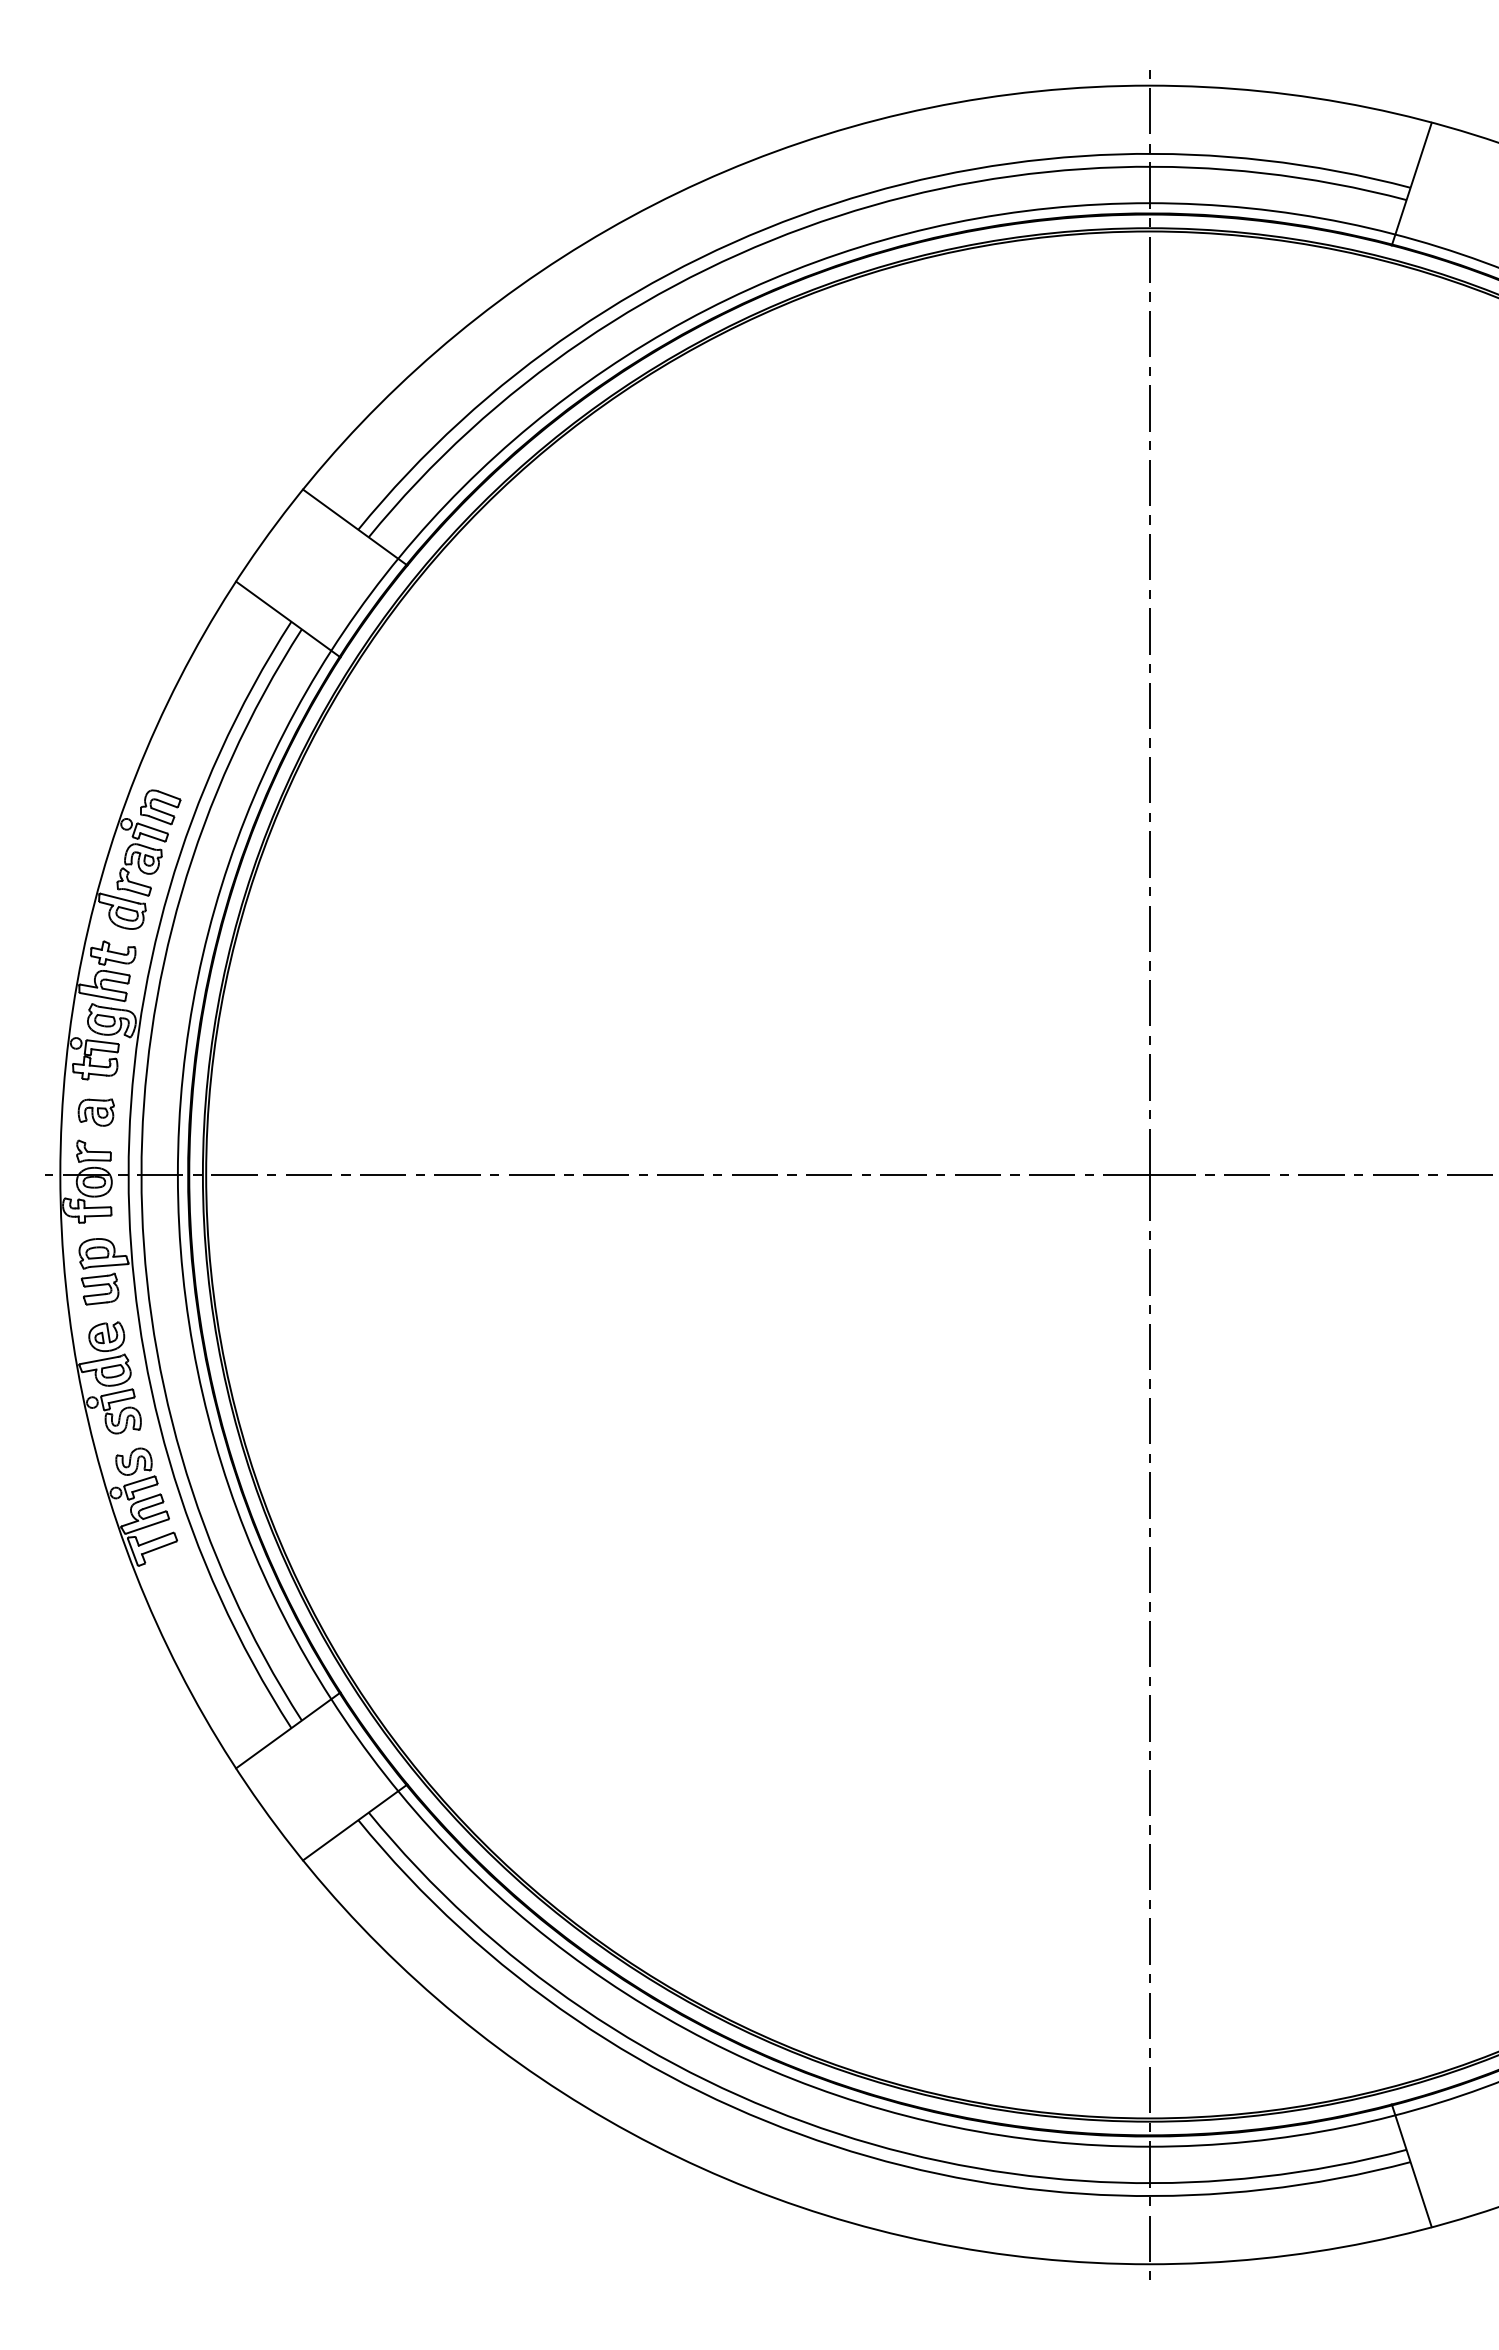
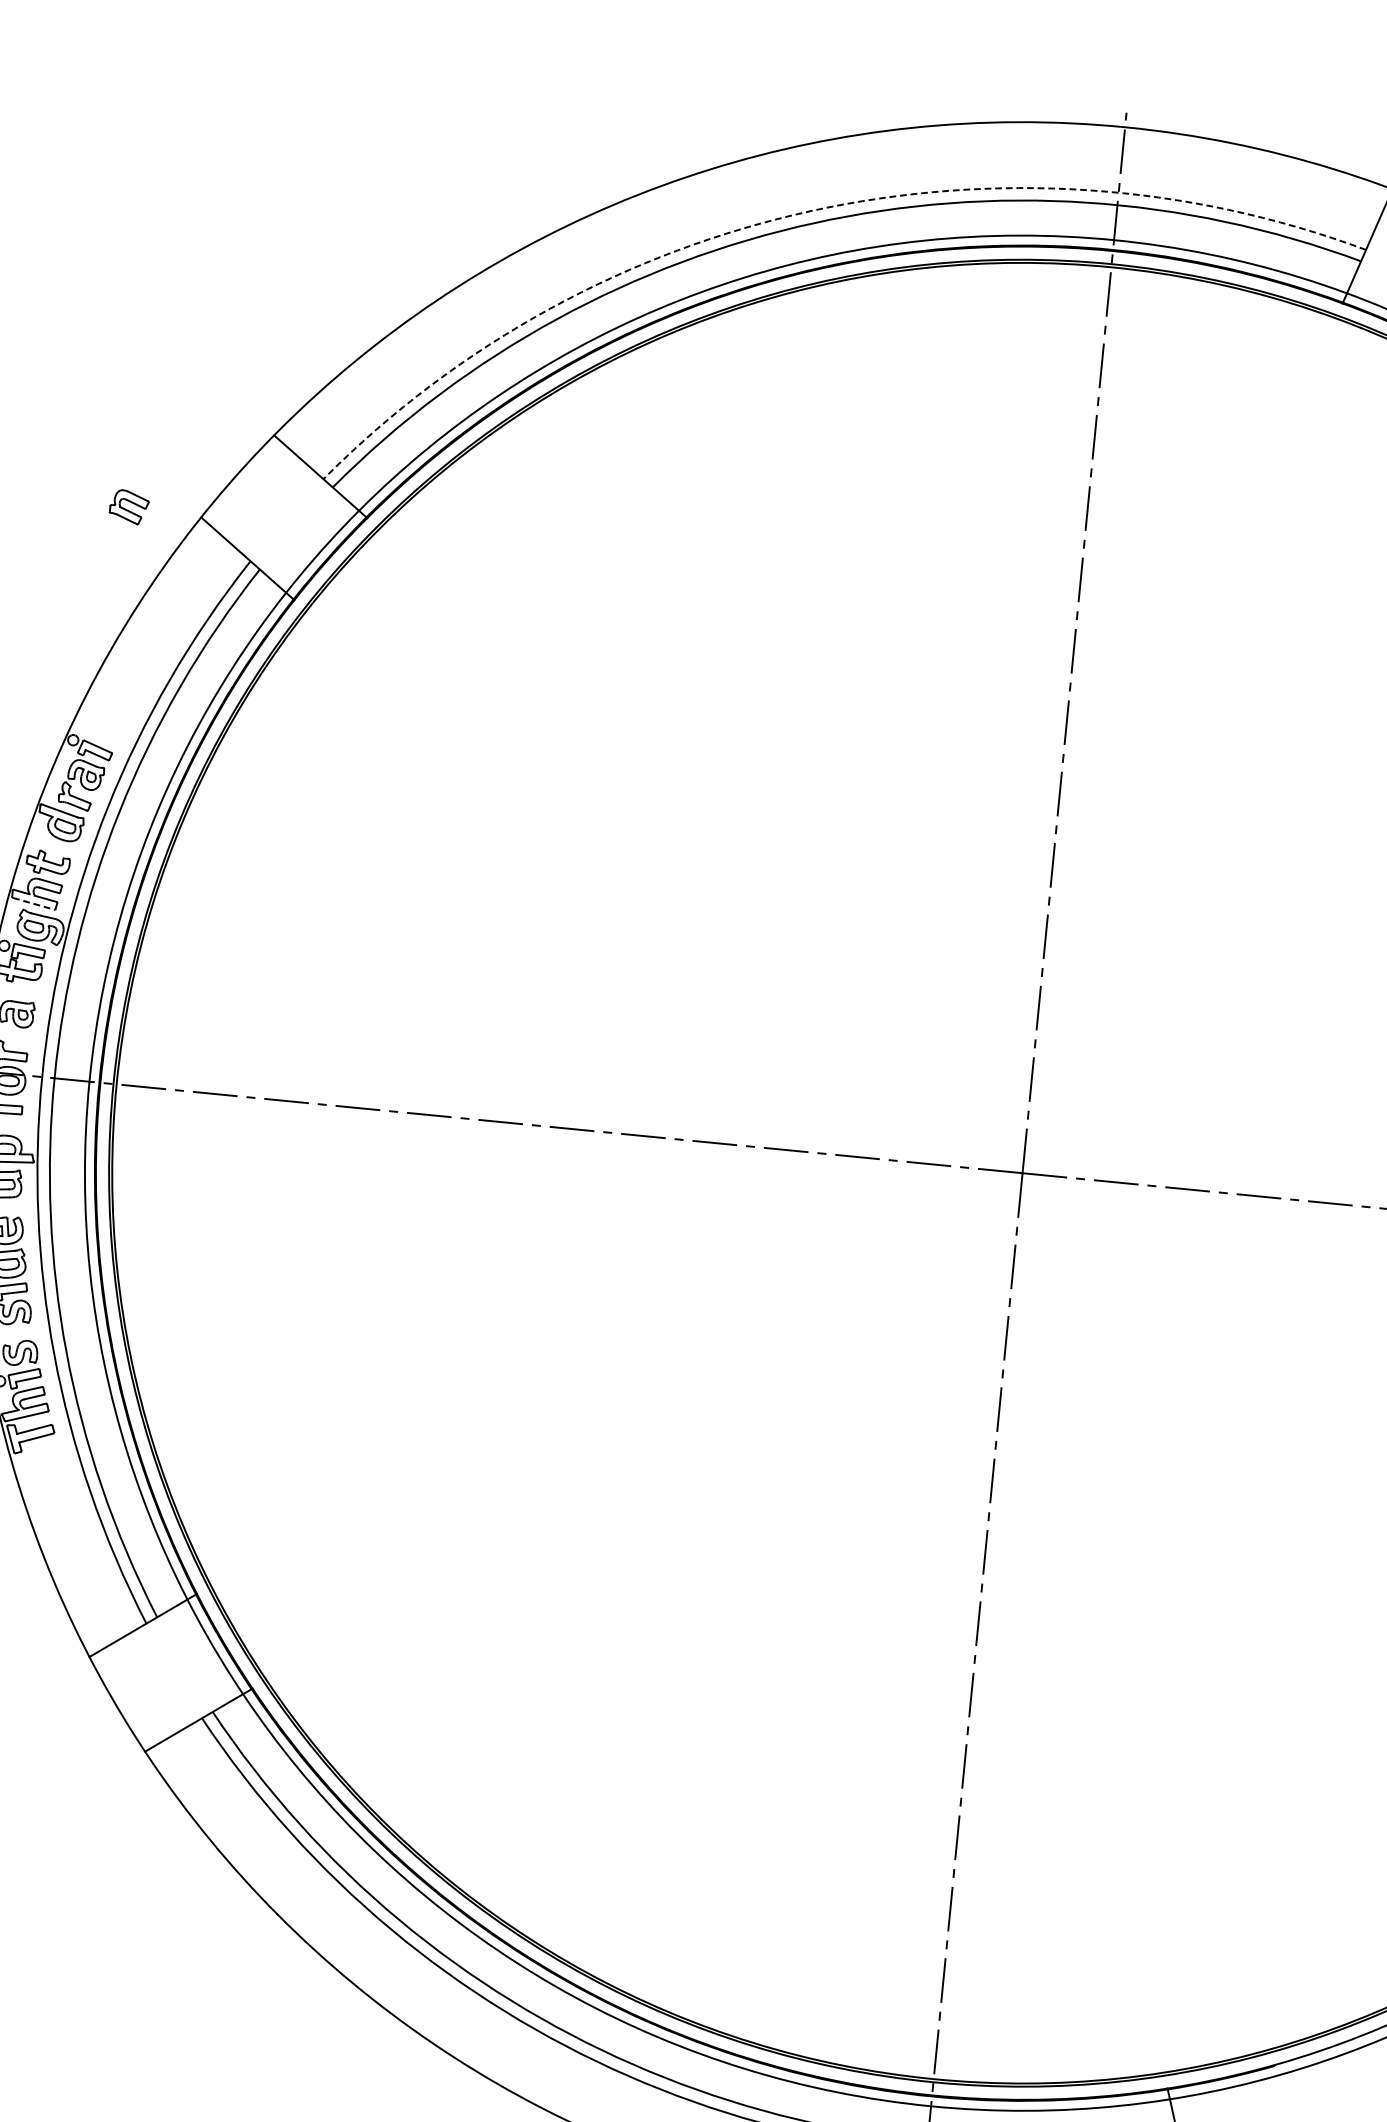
arc: (834, 203) -> (811, 210), solid -> dashed
part: (160, 807) -> (128, 507), moved
line: (102, 997) -> (33, 904), solid -> dashed

